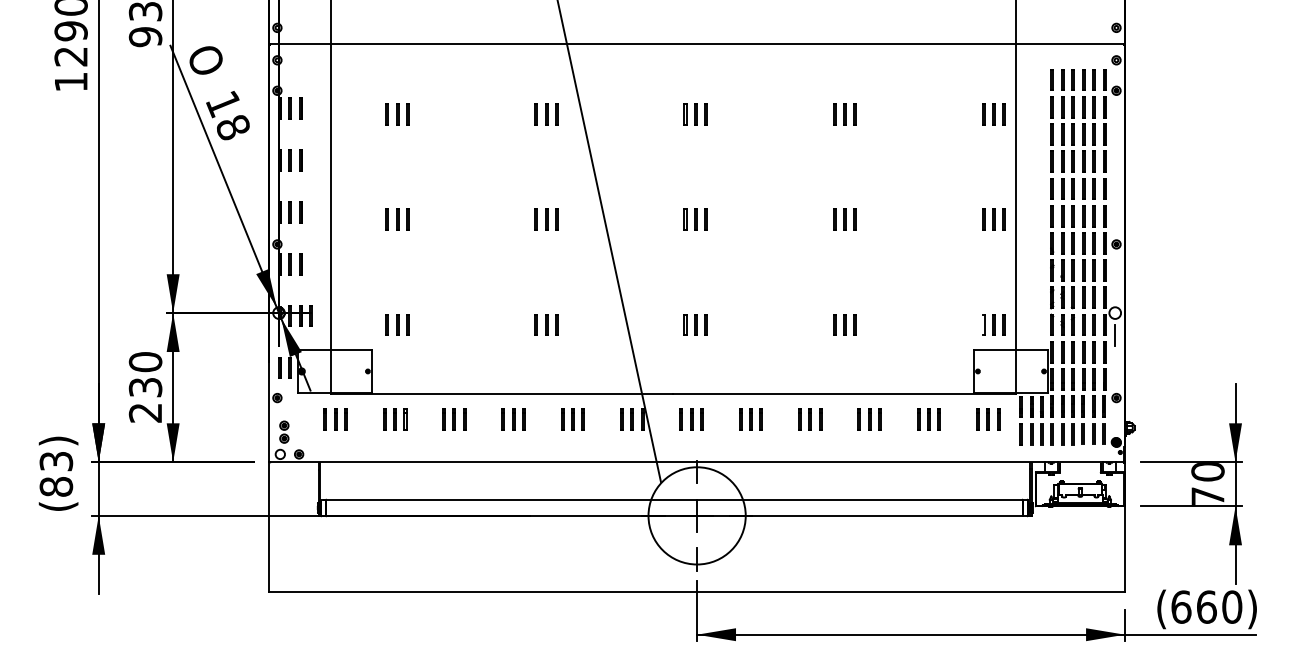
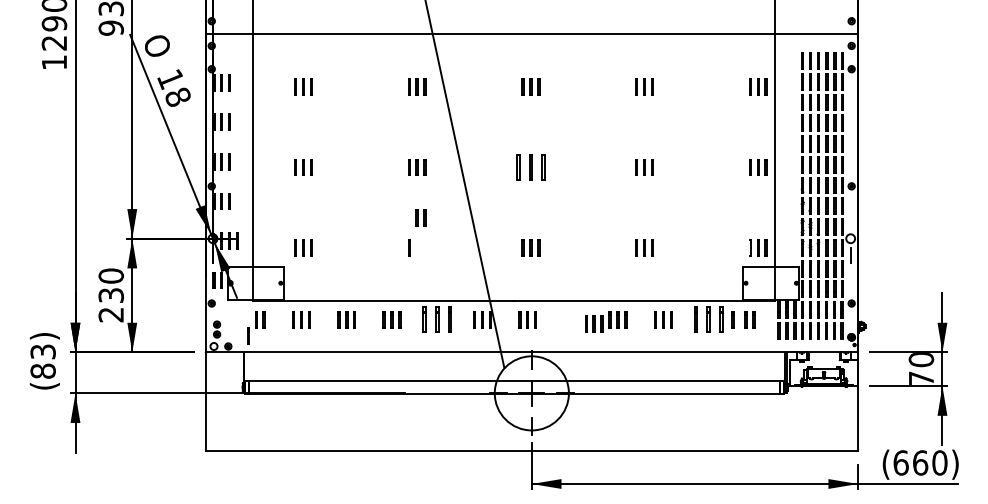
part: (695, 219) -> (530, 167), size x1.6
part: (551, 324) -> (420, 217), moved
line: (324, 419) -> (247, 335), moved
part: (572, 419) -> (436, 319), size x1.6
part: (750, 419) -> (593, 323), moved
part: (928, 419) -> (708, 319), size x1.6
line: (998, 419) -> (732, 319), moved

